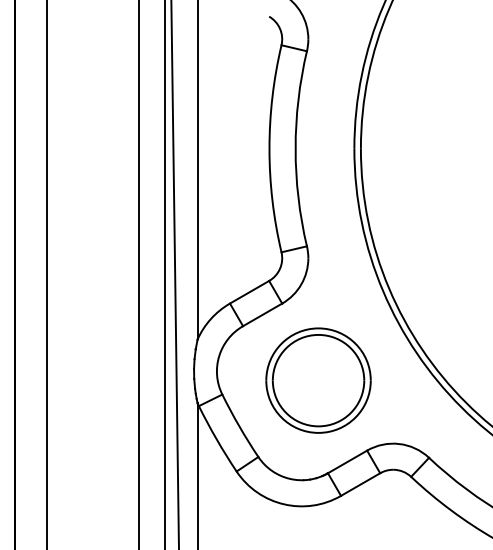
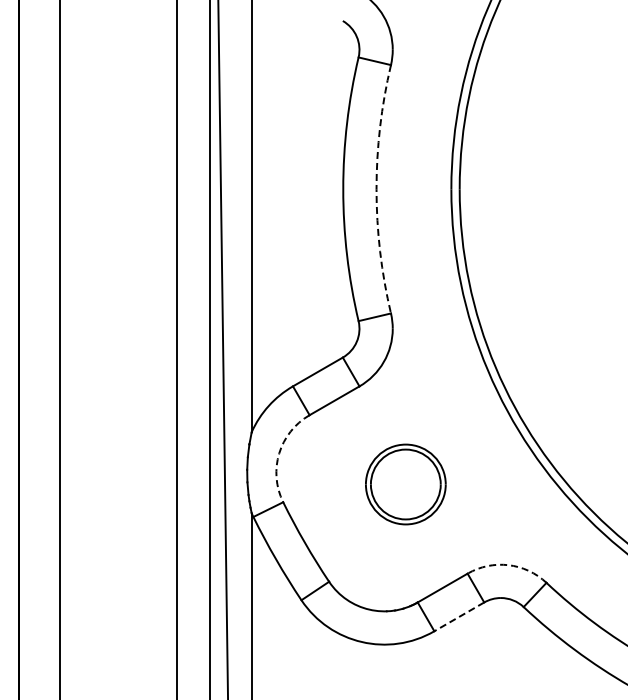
arc: (295, 148) -> (376, 189), solid -> dashed
arc: (219, 356) -> (279, 453), solid -> dashed
part: (318, 380) -> (405, 484), size x0.6
arc: (399, 444) -> (508, 565), solid -> dashed
line: (360, 484) -> (459, 616), solid -> dashed

